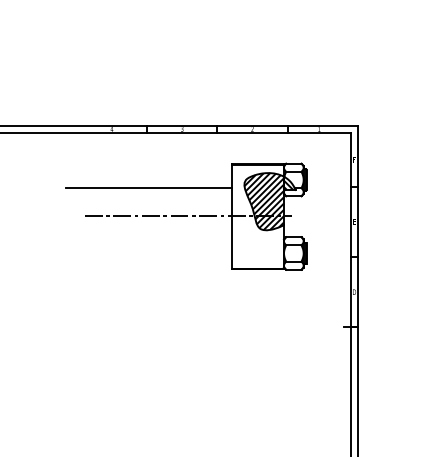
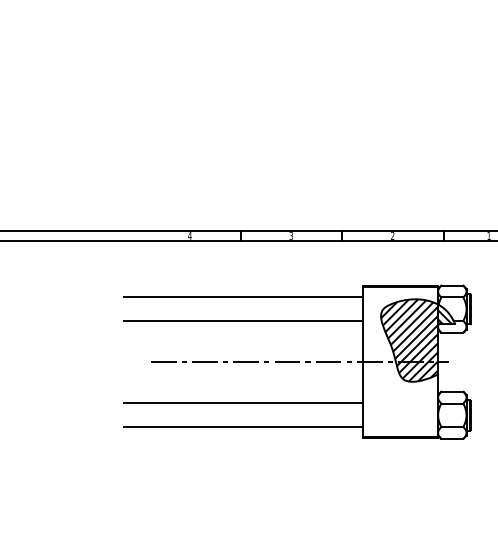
line: (149, 171) -> (244, 297), added
line: (149, 245) -> (244, 403), added
line: (149, 261) -> (244, 426), added

